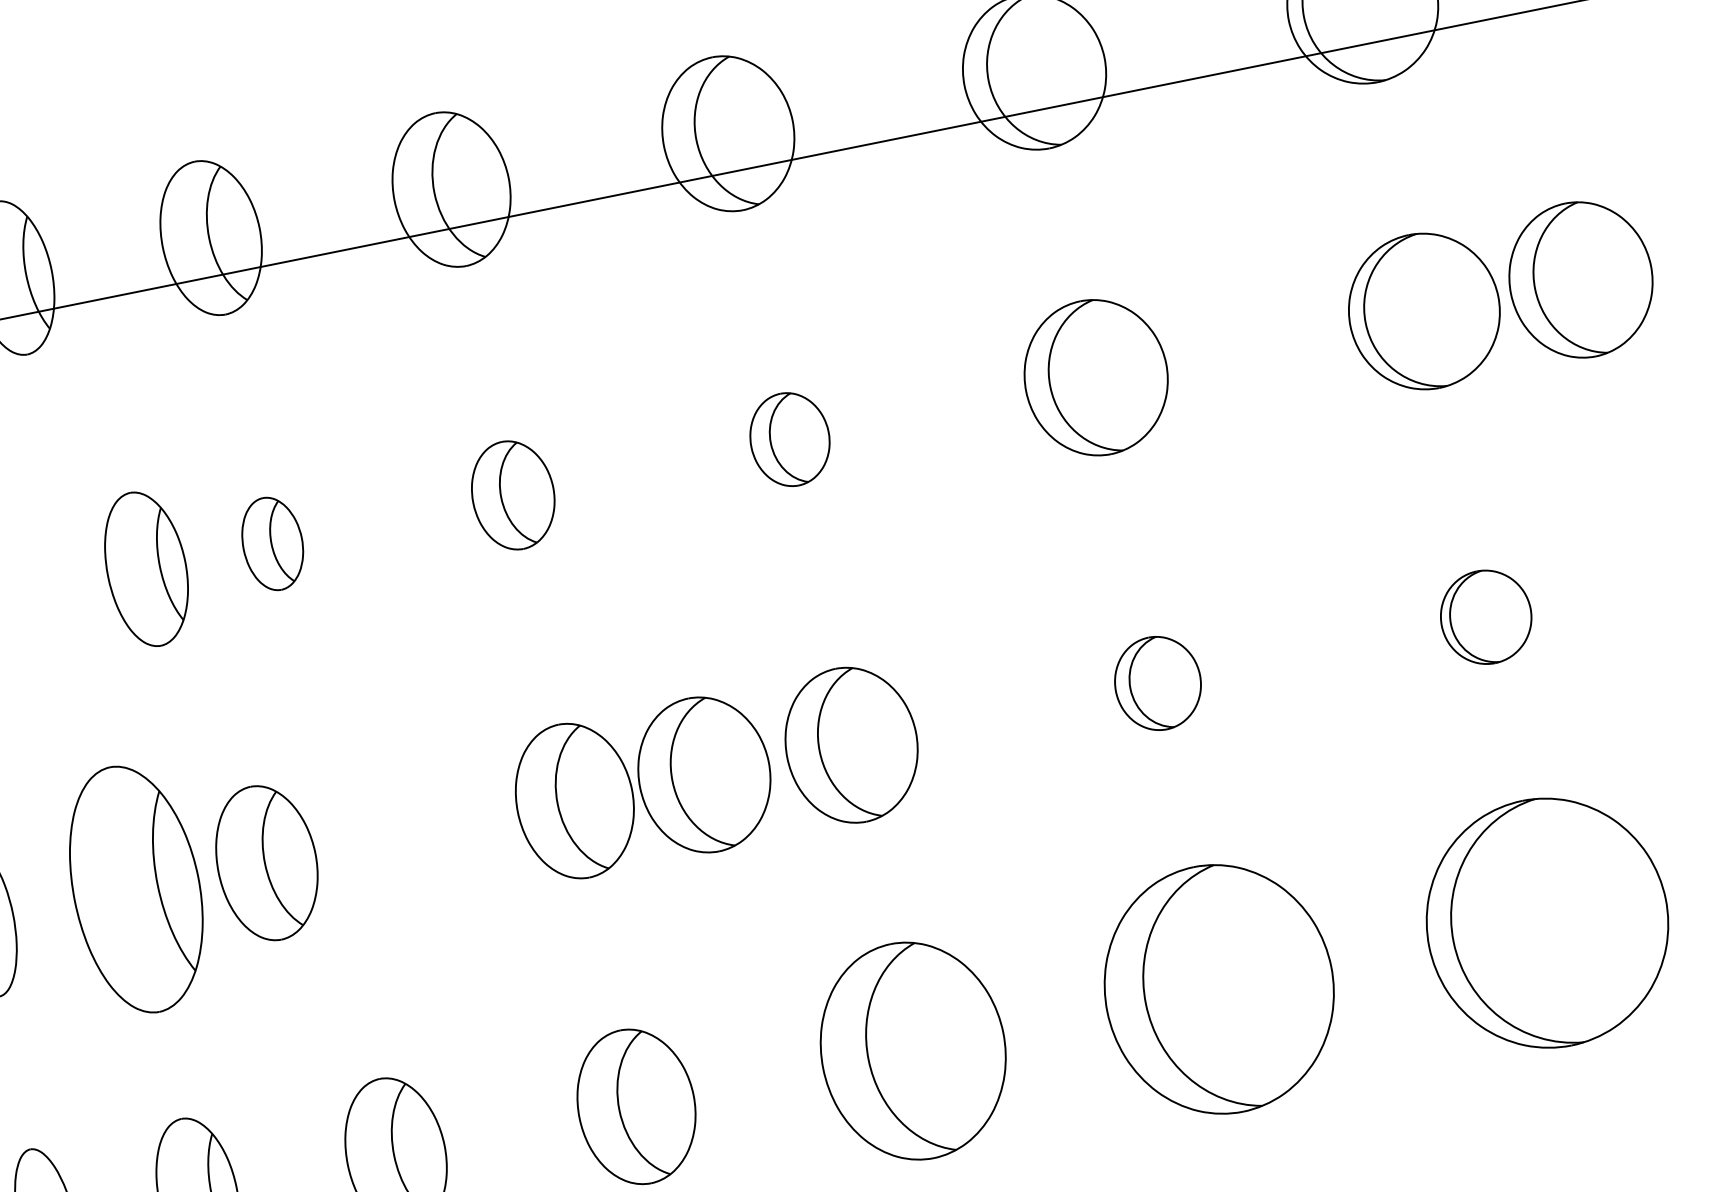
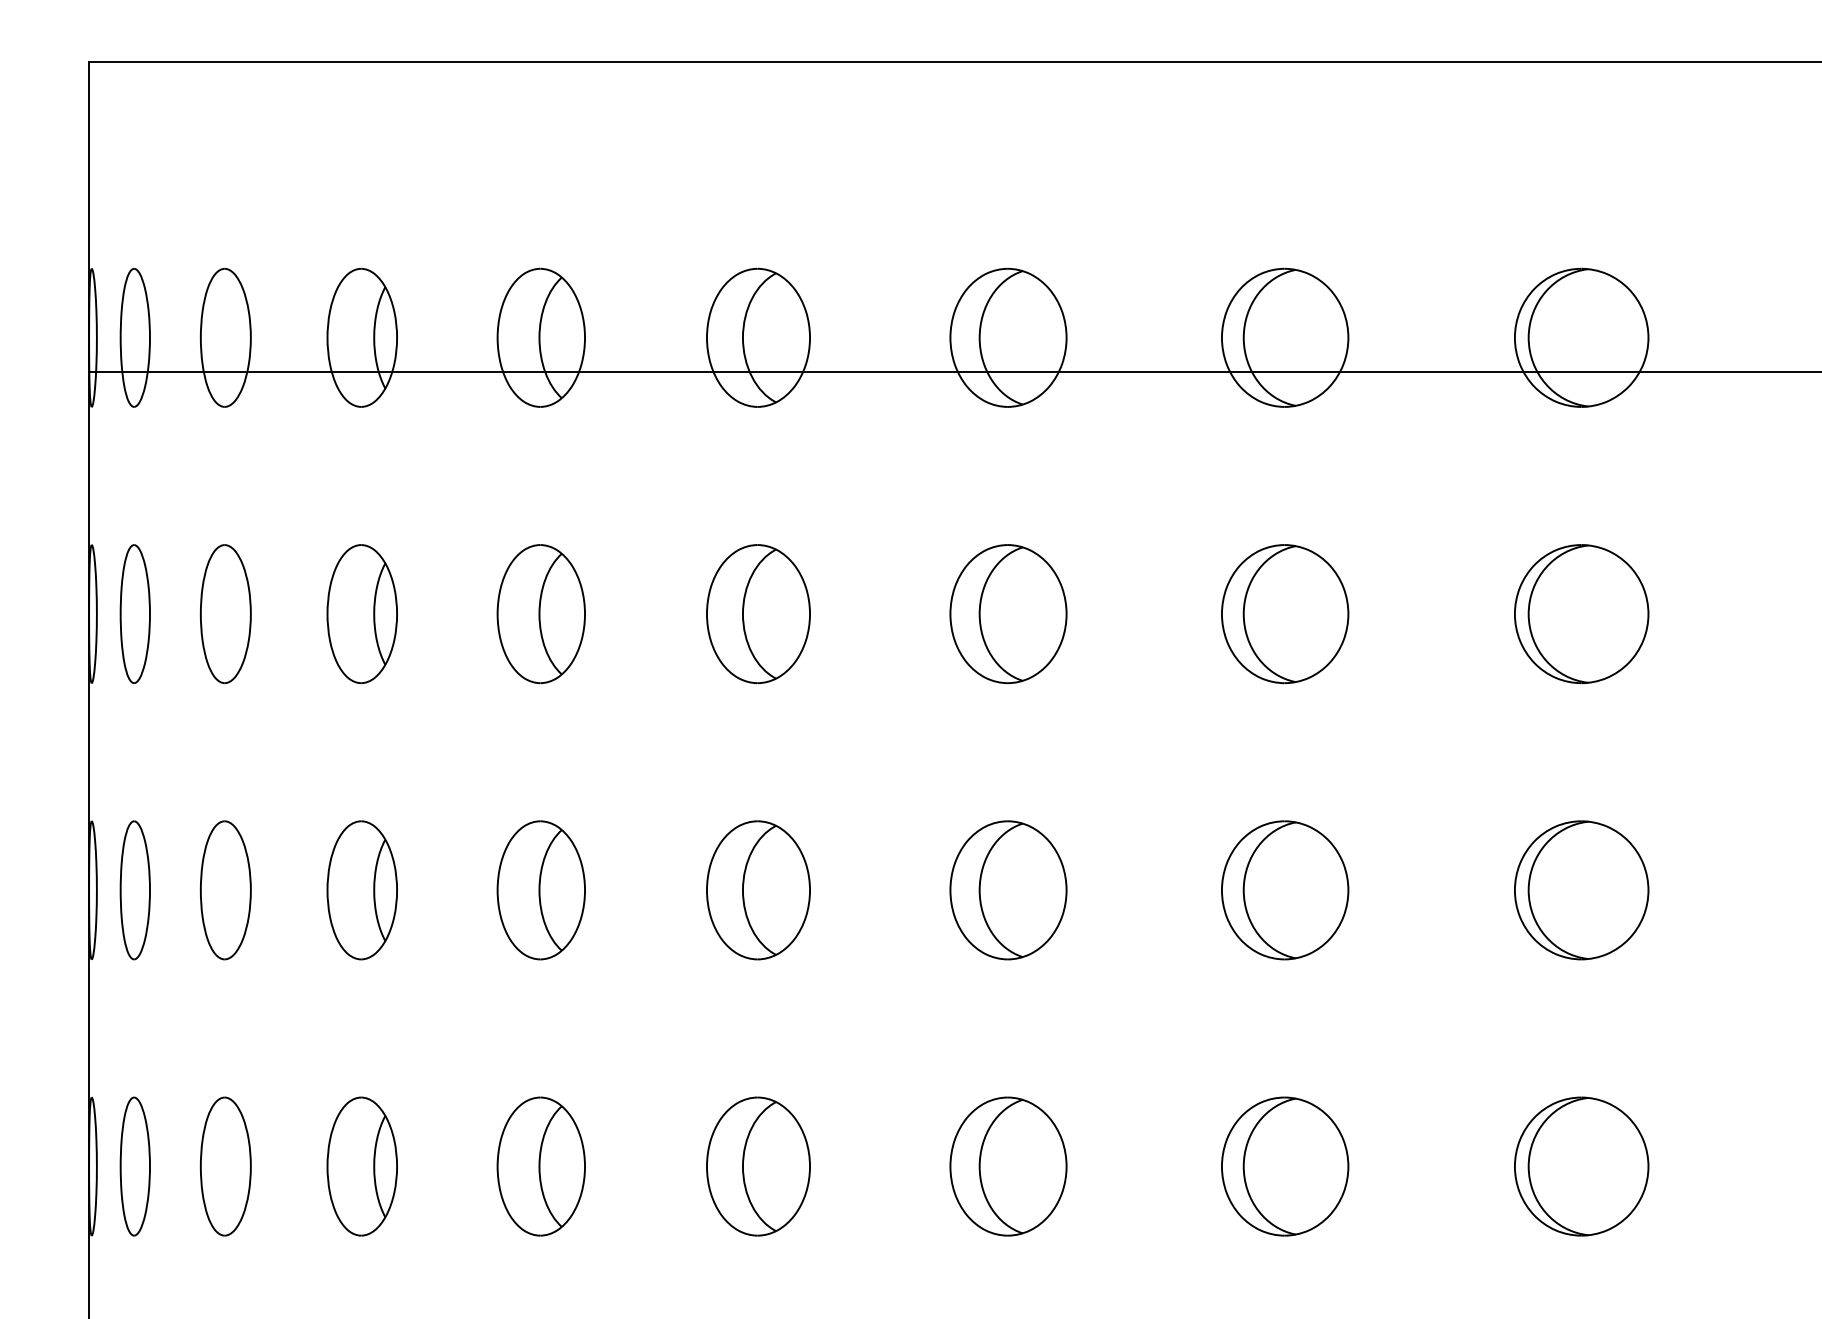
part: (1581, 280) -> (1723, 614), removed
part: (790, 439) -> (1008, 614), size x1.67
part: (513, 495) -> (758, 614), size x1.43
part: (272, 544) -> (540, 614), size x1.67
part: (145, 569) -> (361, 614), moved
part: (1485, 617) -> (1581, 890), size x1.67
part: (1158, 683) -> (1285, 890), size x1.67
part: (704, 774) -> (875, 890), removed
part: (266, 863) -> (540, 890), moved
part: (135, 889) -> (361, 890), size x0.62
part: (1547, 922) -> (1581, 1166), size x0.62
part: (1219, 988) -> (1285, 1166), size x0.62
part: (913, 1050) -> (1008, 1166), size x0.71

